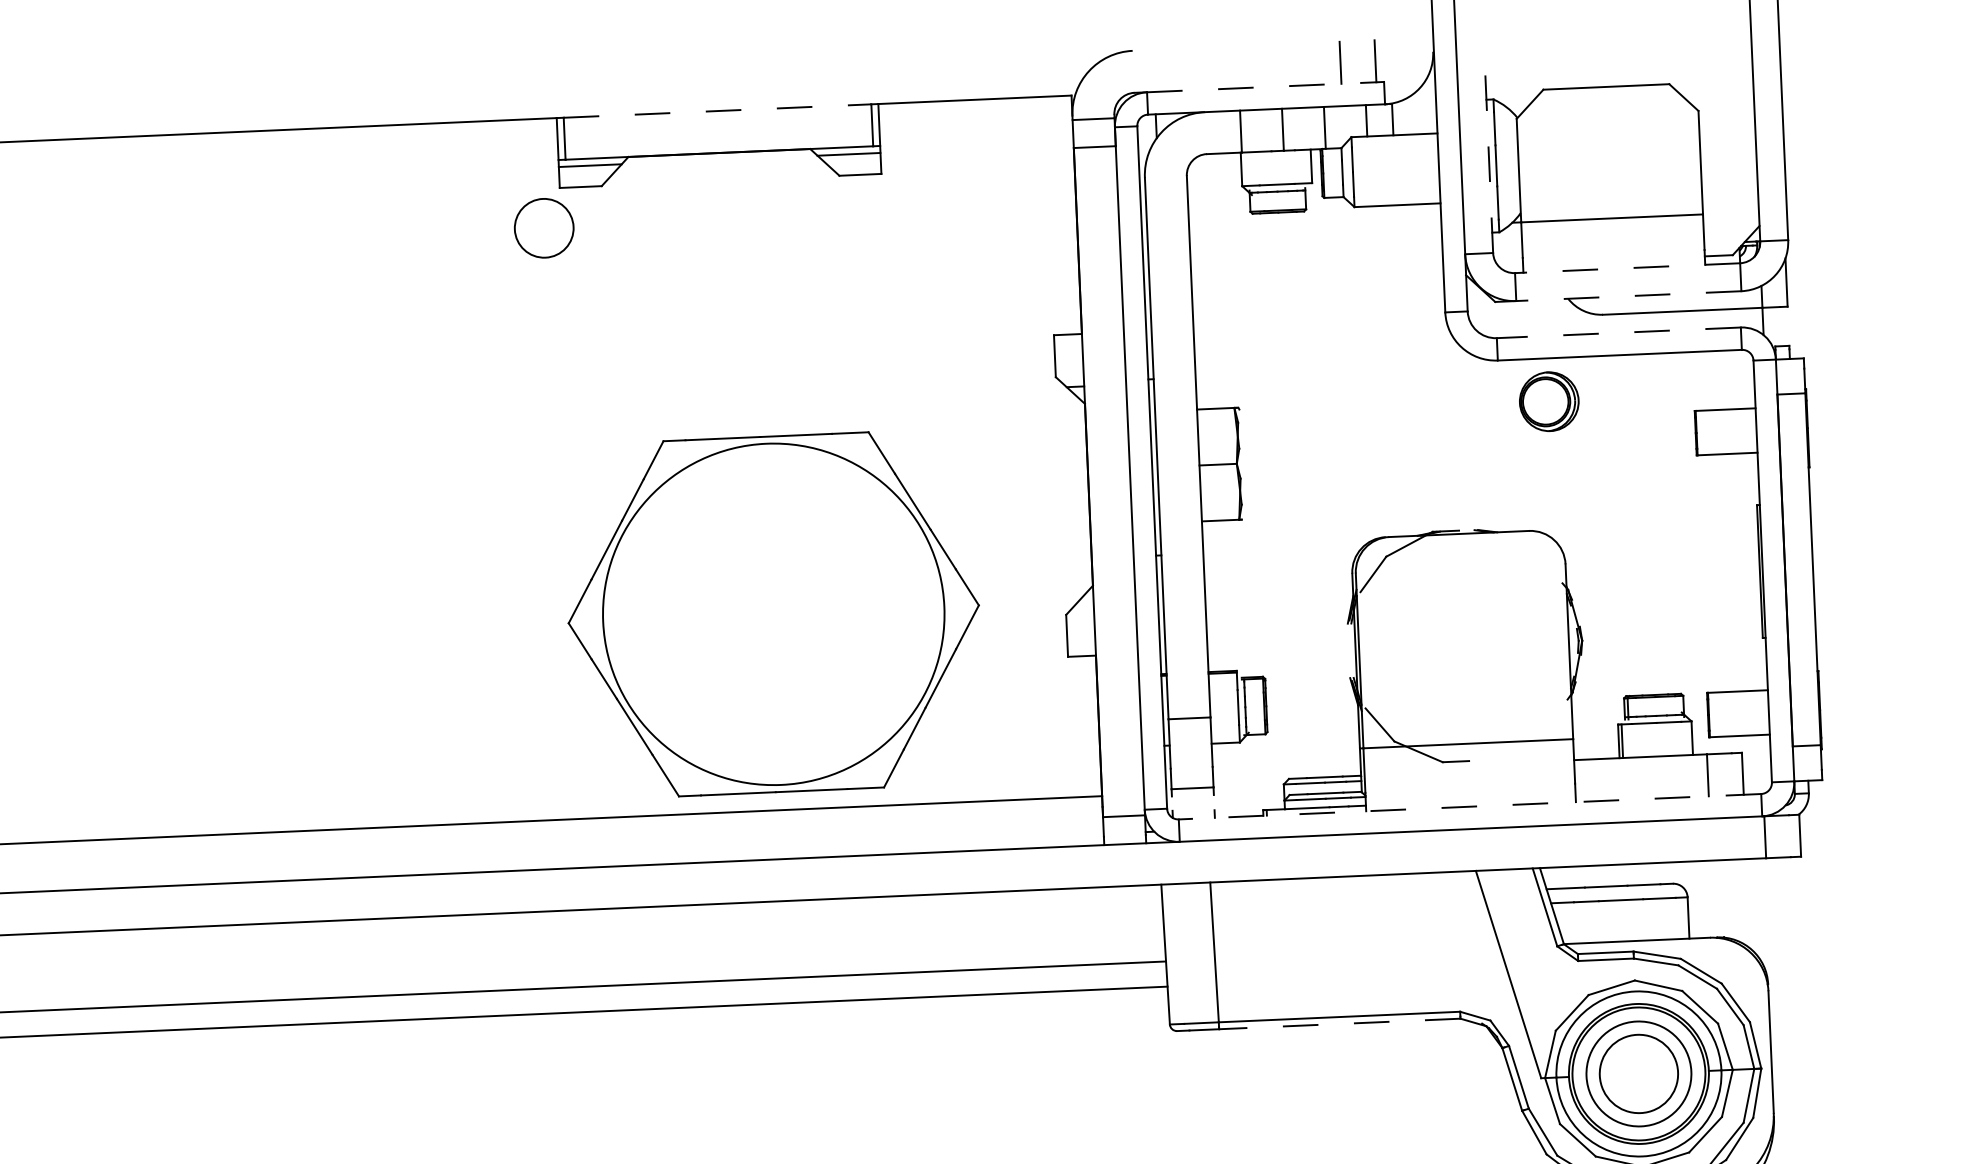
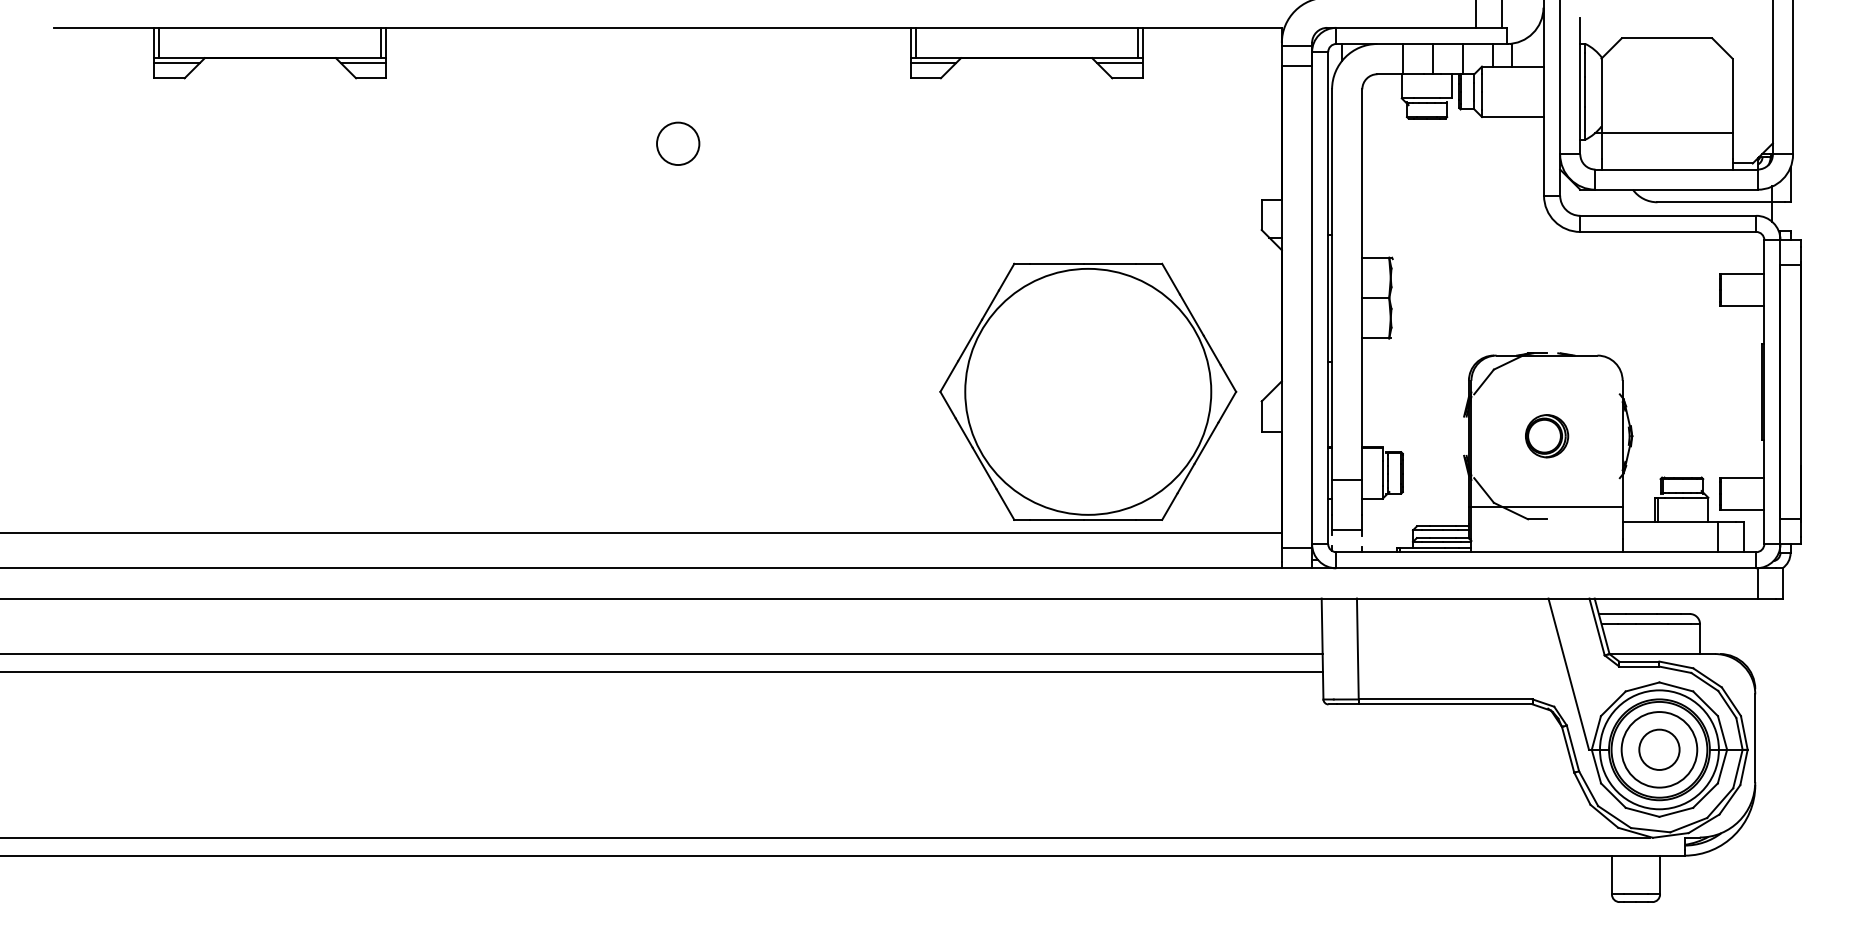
line: (1266, 86) -> (1422, 27), dashed -> solid
line: (717, 110) -> (1026, 27), dashed -> solid
line: (1489, 157) -> (1580, 85), dashed -> solid
circle: (544, 227) -> (678, 143), moved
line: (1627, 268) -> (1676, 169), dashed -> solid
line: (1628, 295) -> (1676, 189), dashed -> solid
line: (1619, 332) -> (1668, 215), dashed -> solid
part: (1549, 402) -> (1547, 436), moved
part: (774, 613) -> (1088, 391), moved
line: (1470, 807) -> (1546, 552), dashed -> solid
line: (1339, 1024) -> (1445, 704), dashed -> solid
circle: (1638, 1073) -> (1659, 749), size x0.71

